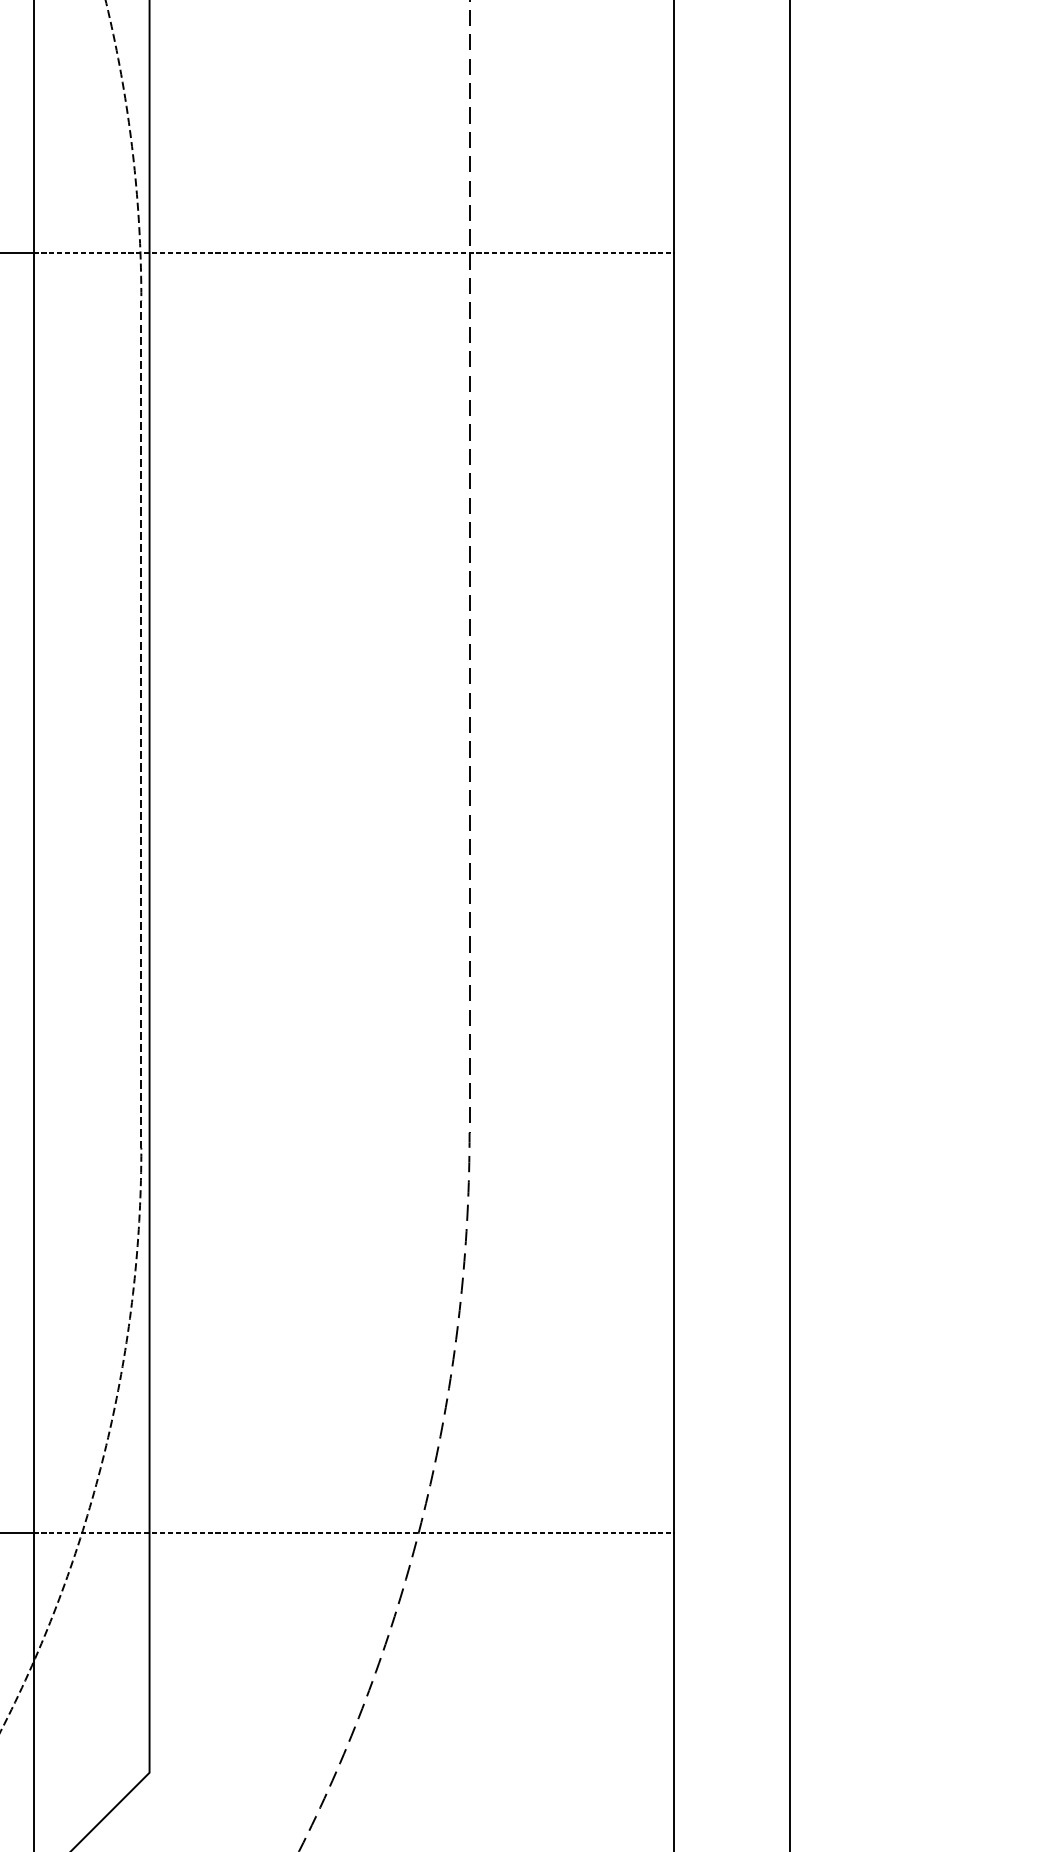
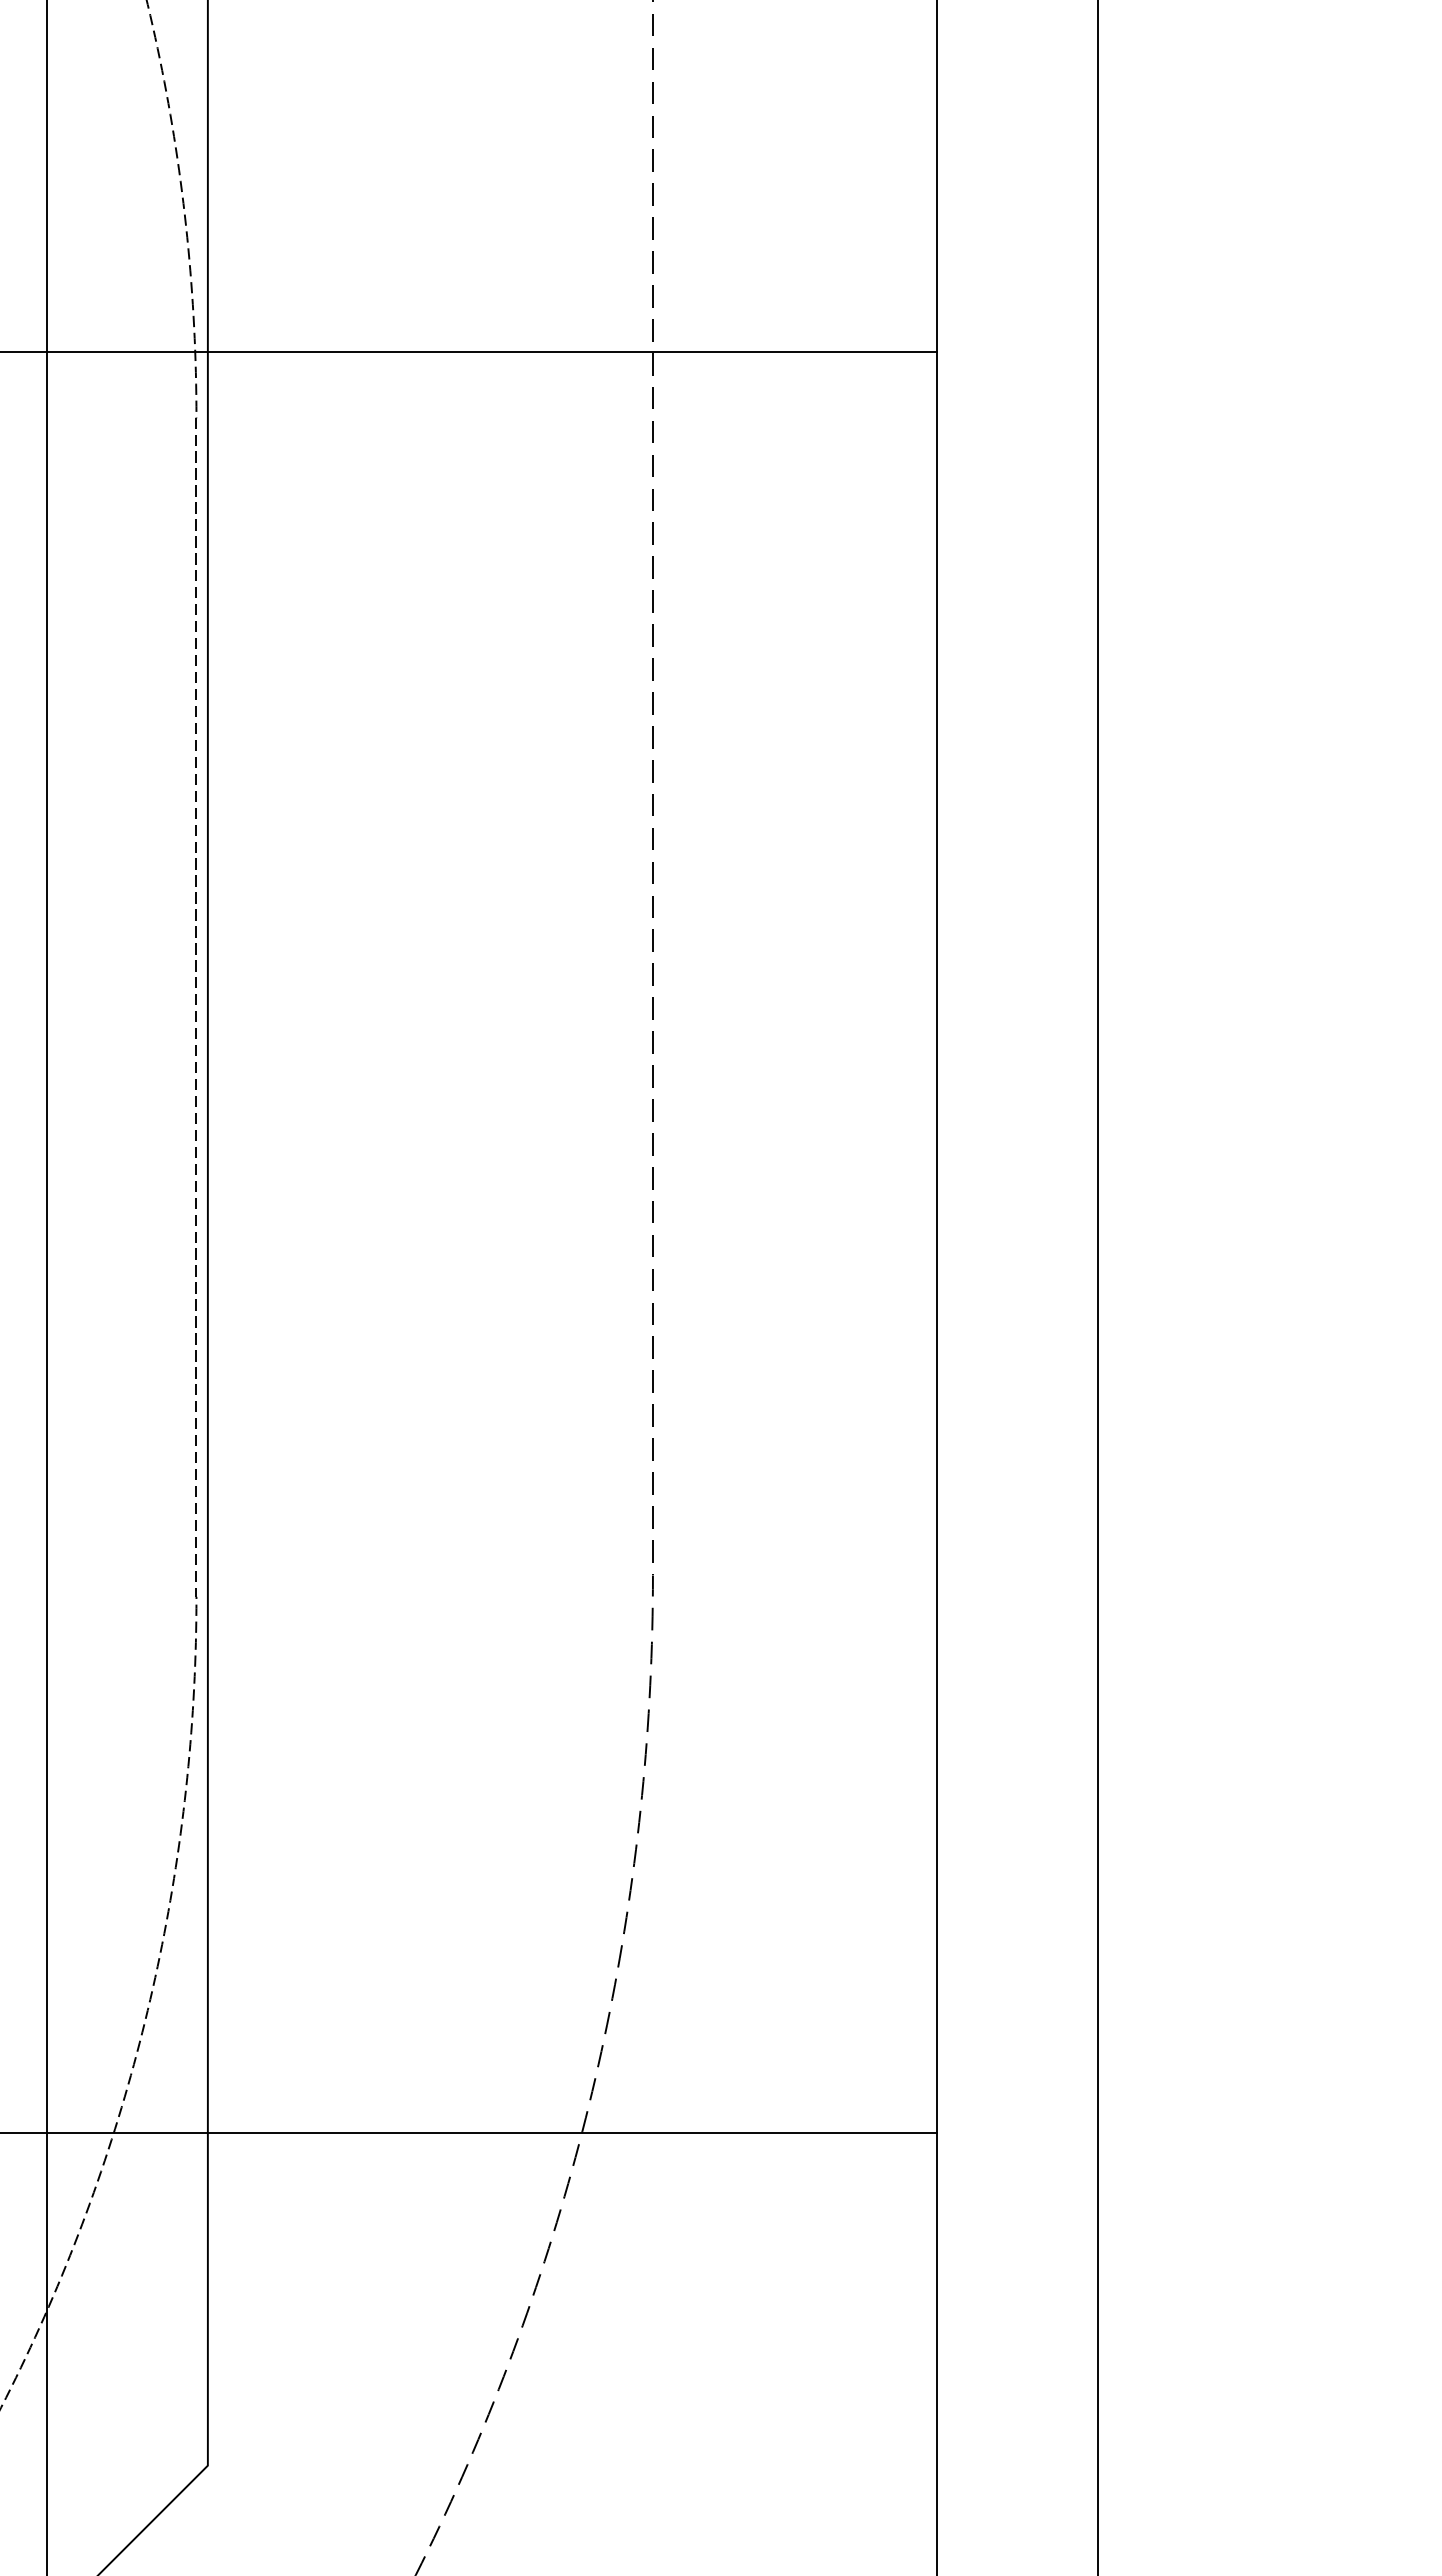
line: (354, 253) -> (492, 352), dashed -> solid
line: (354, 1533) -> (492, 2132), dashed -> solid

